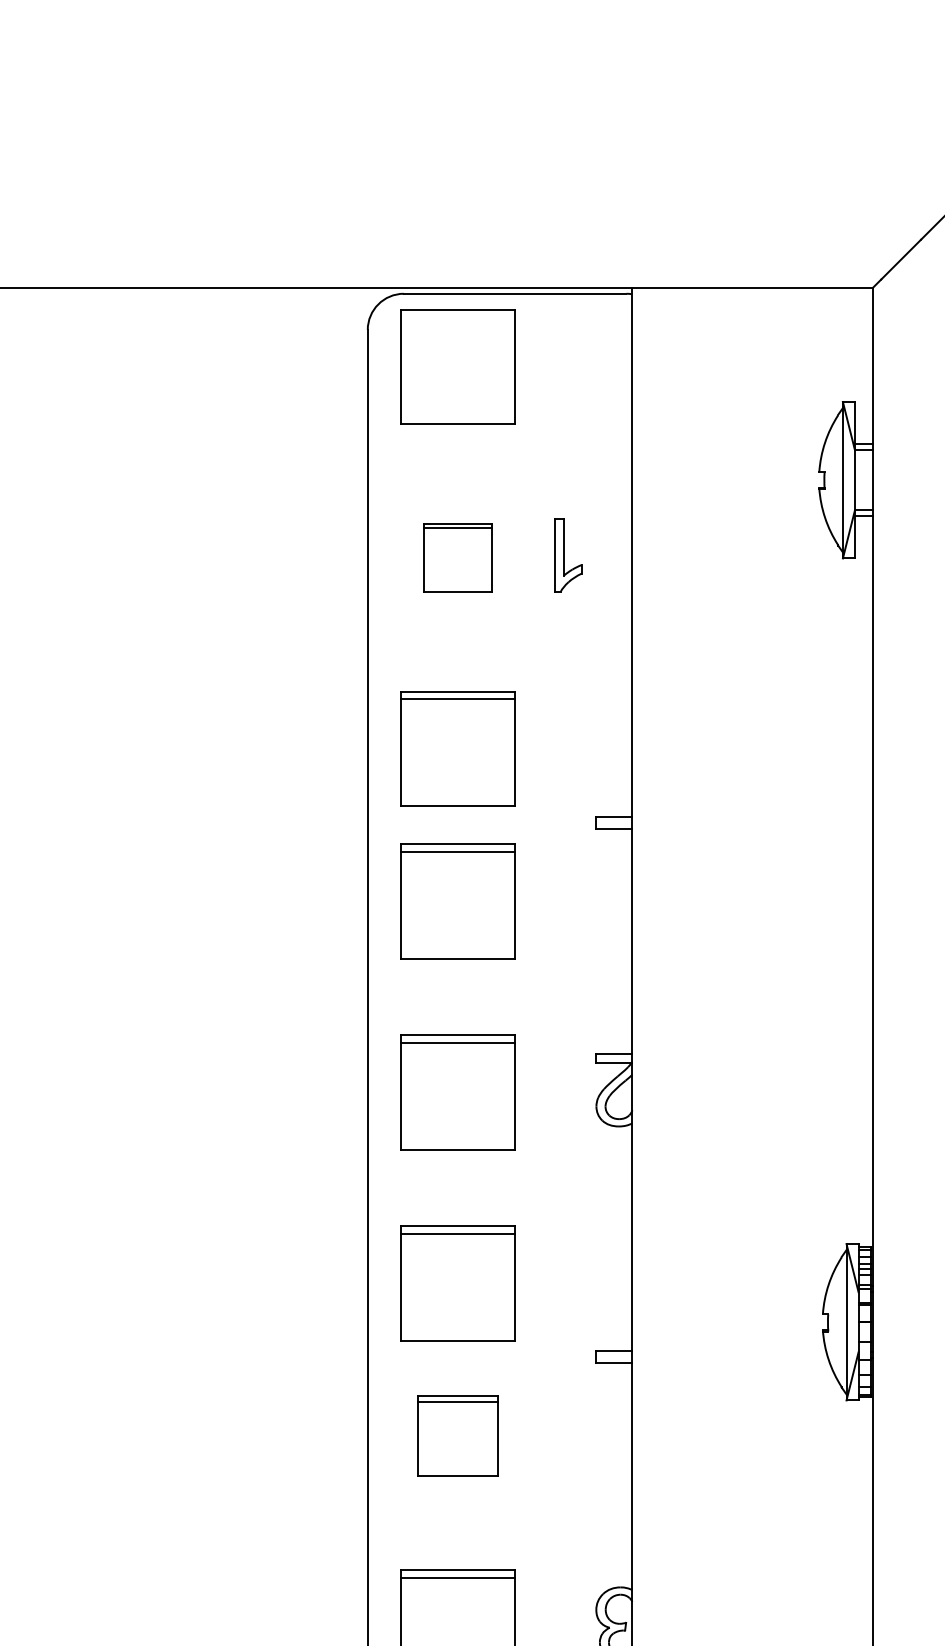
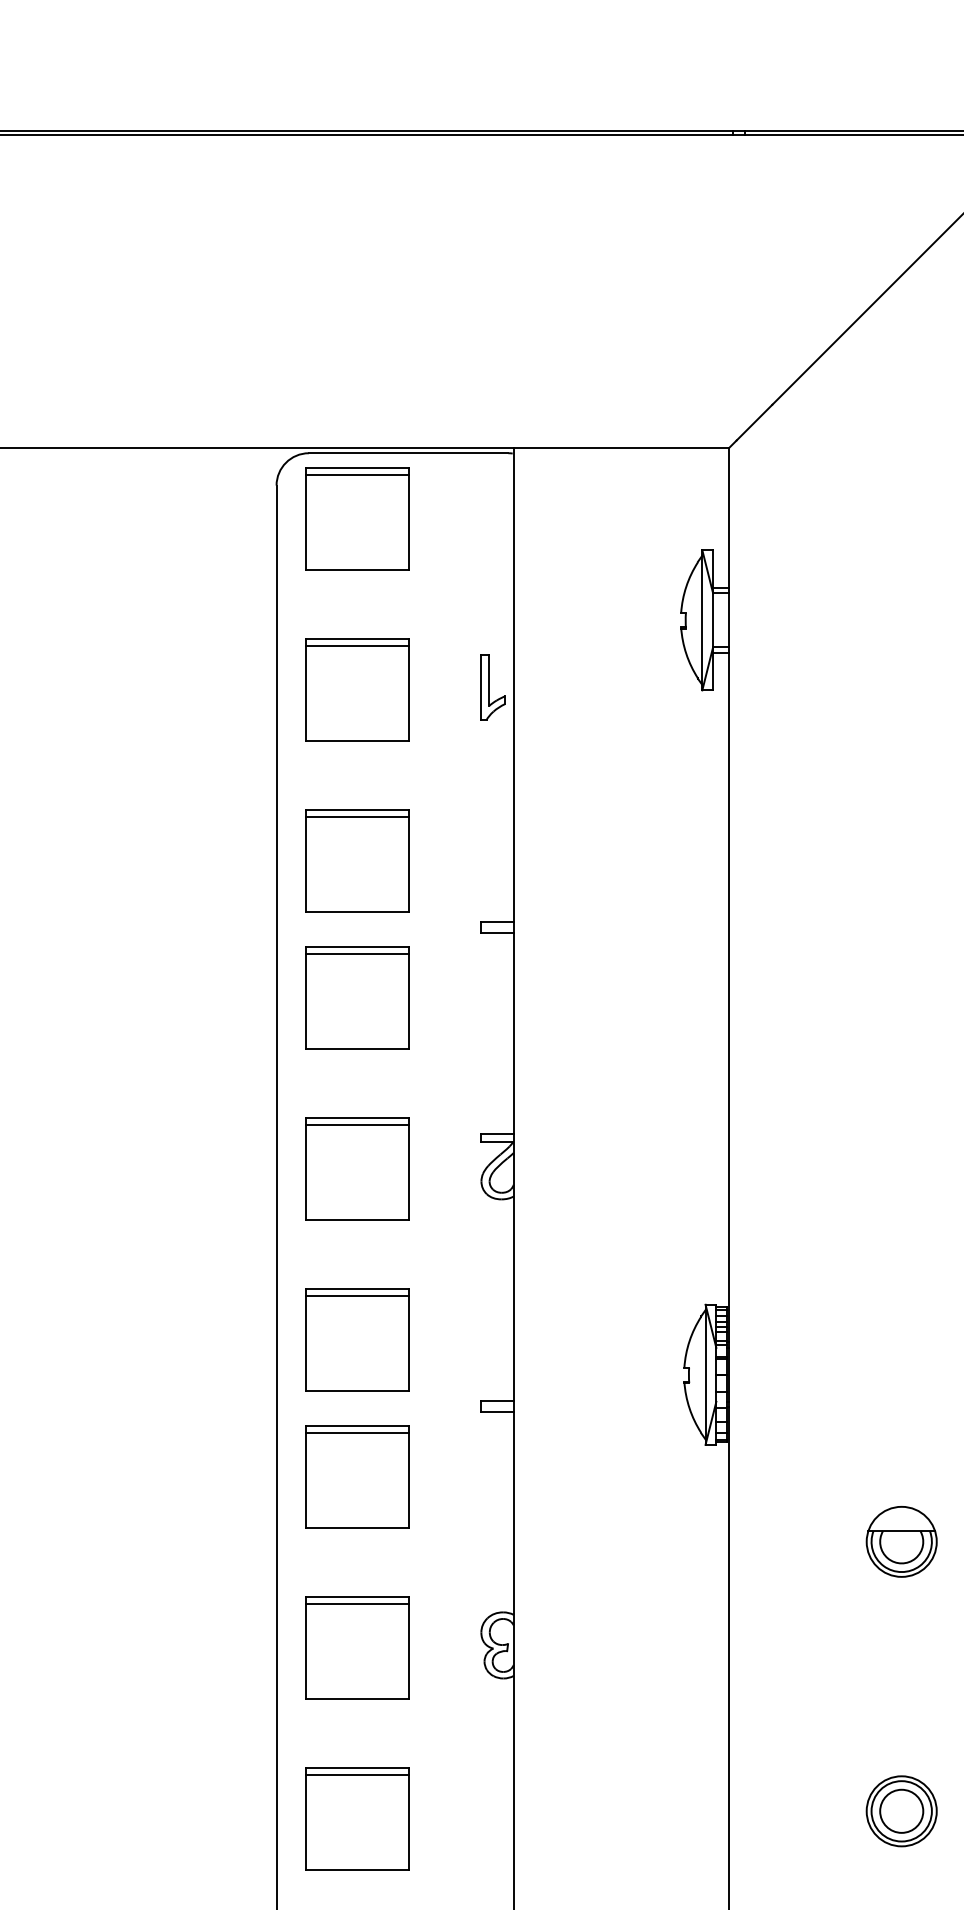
line: (458, 317) -> (357, 474), added
part: (567, 555) -> (492, 687), moved
part: (458, 557) -> (357, 689), size x1.67
part: (458, 1435) -> (357, 1476), size x1.43

